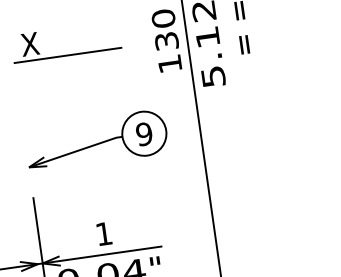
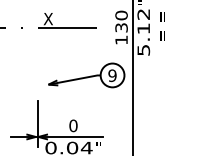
part: (96, 140) -> (86, 75), moved
text: (104, 233) -> (73, 125), 1 -> 0

